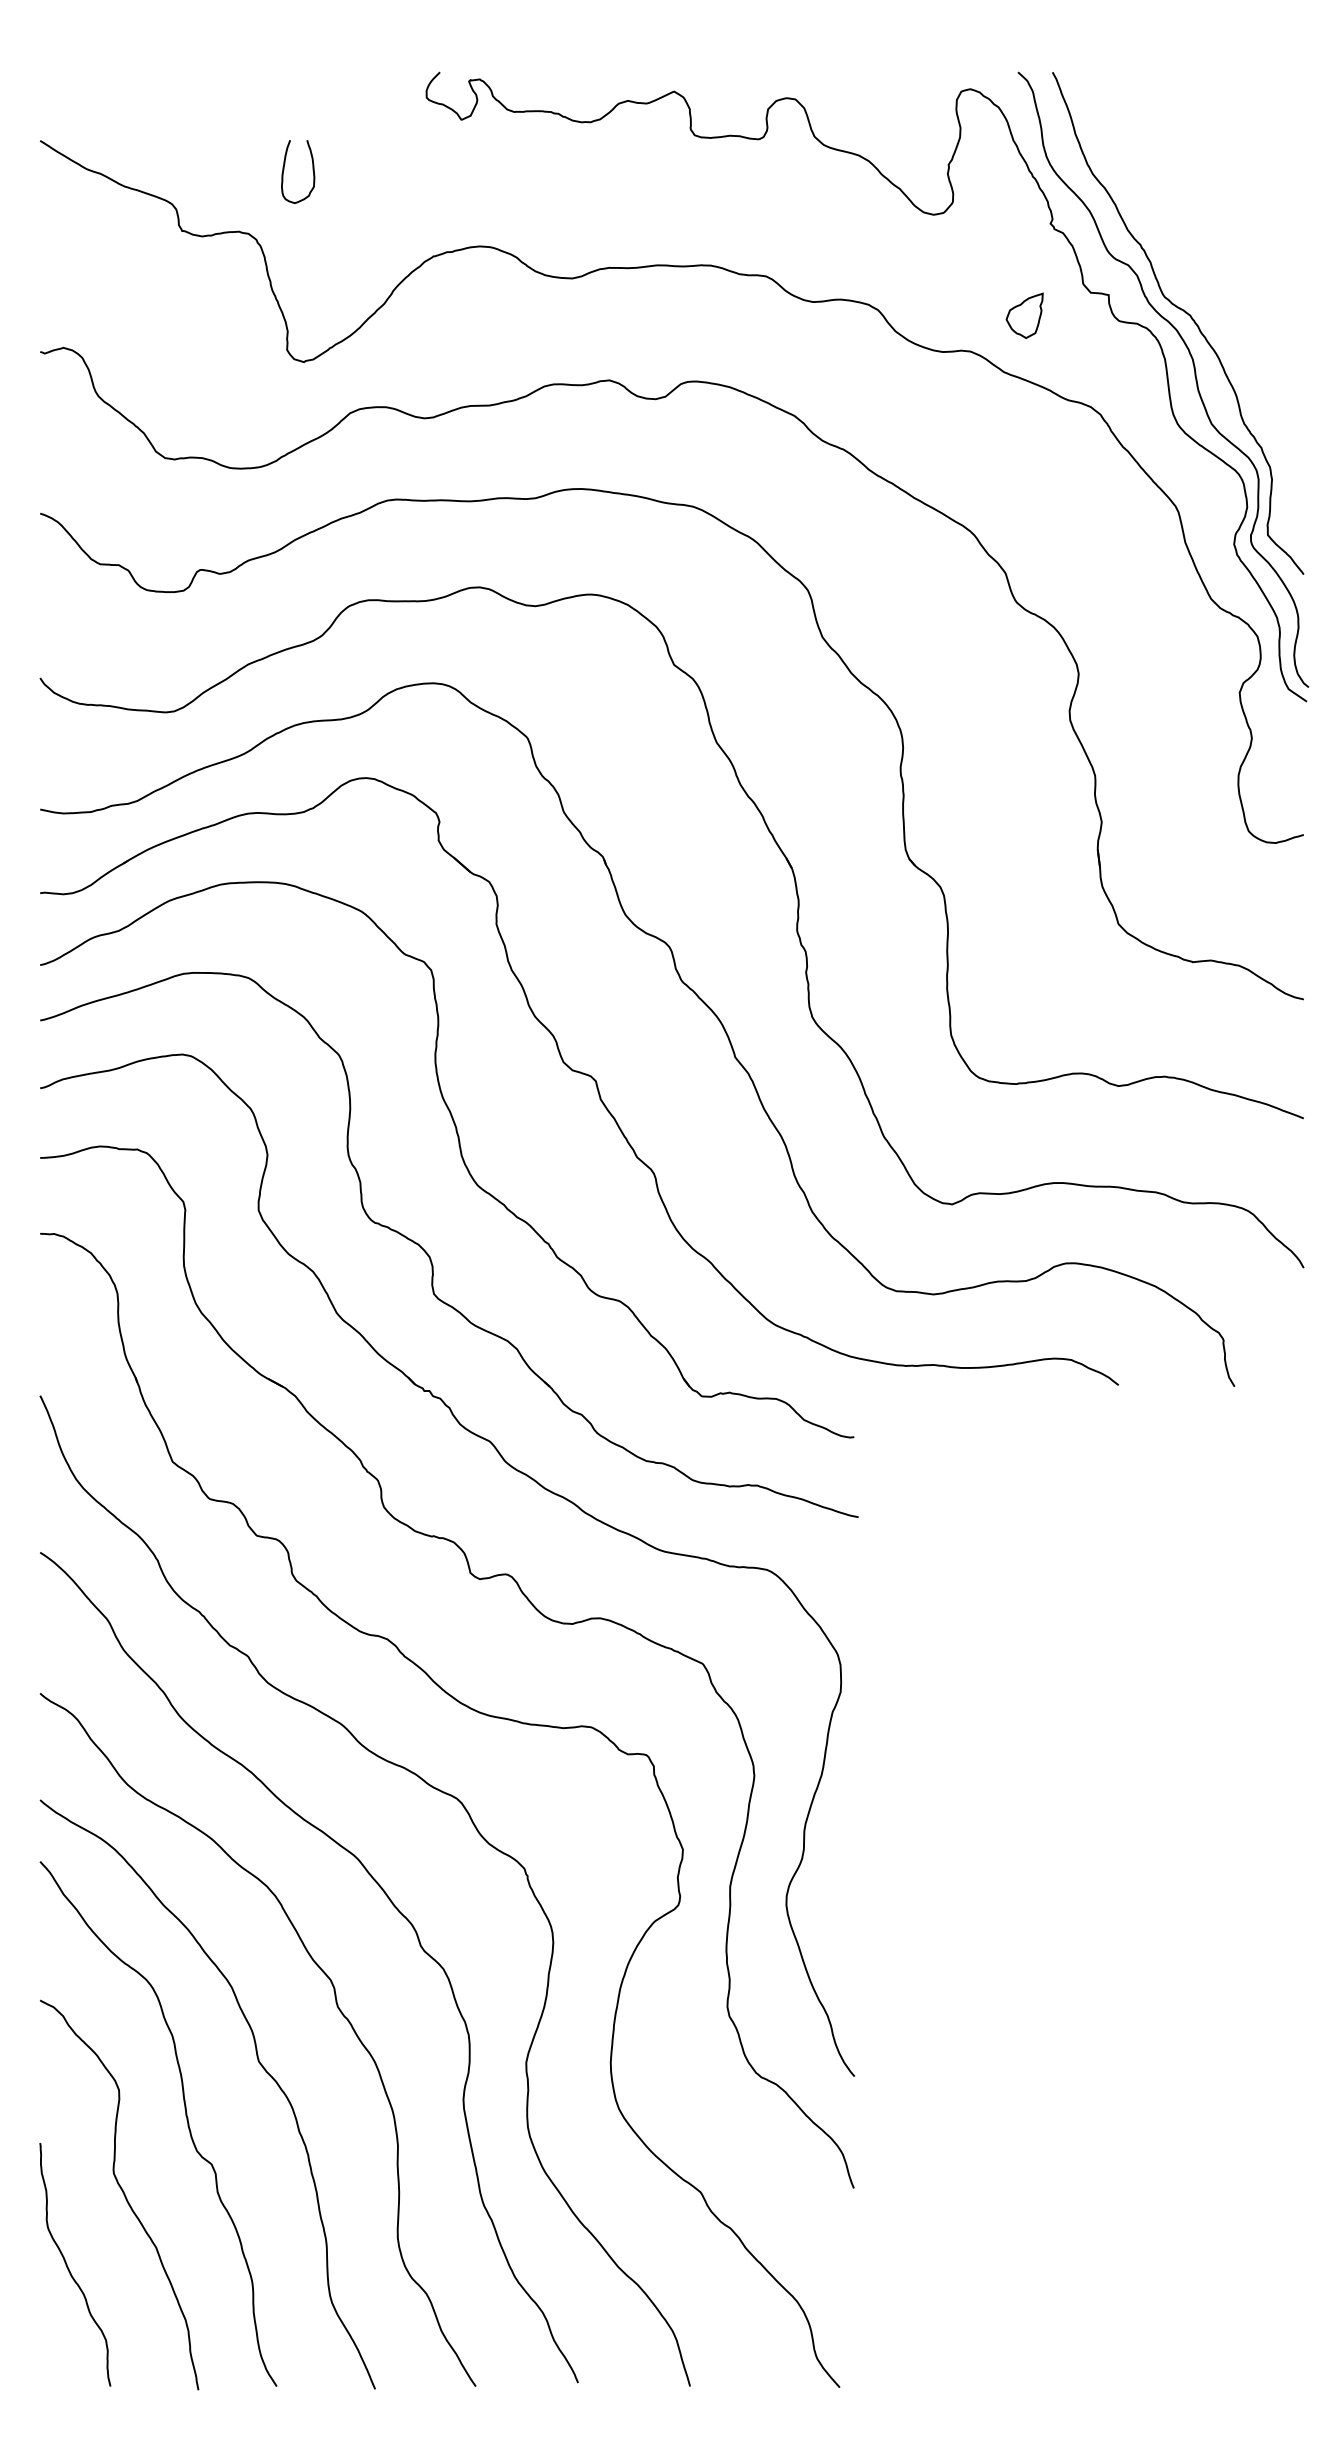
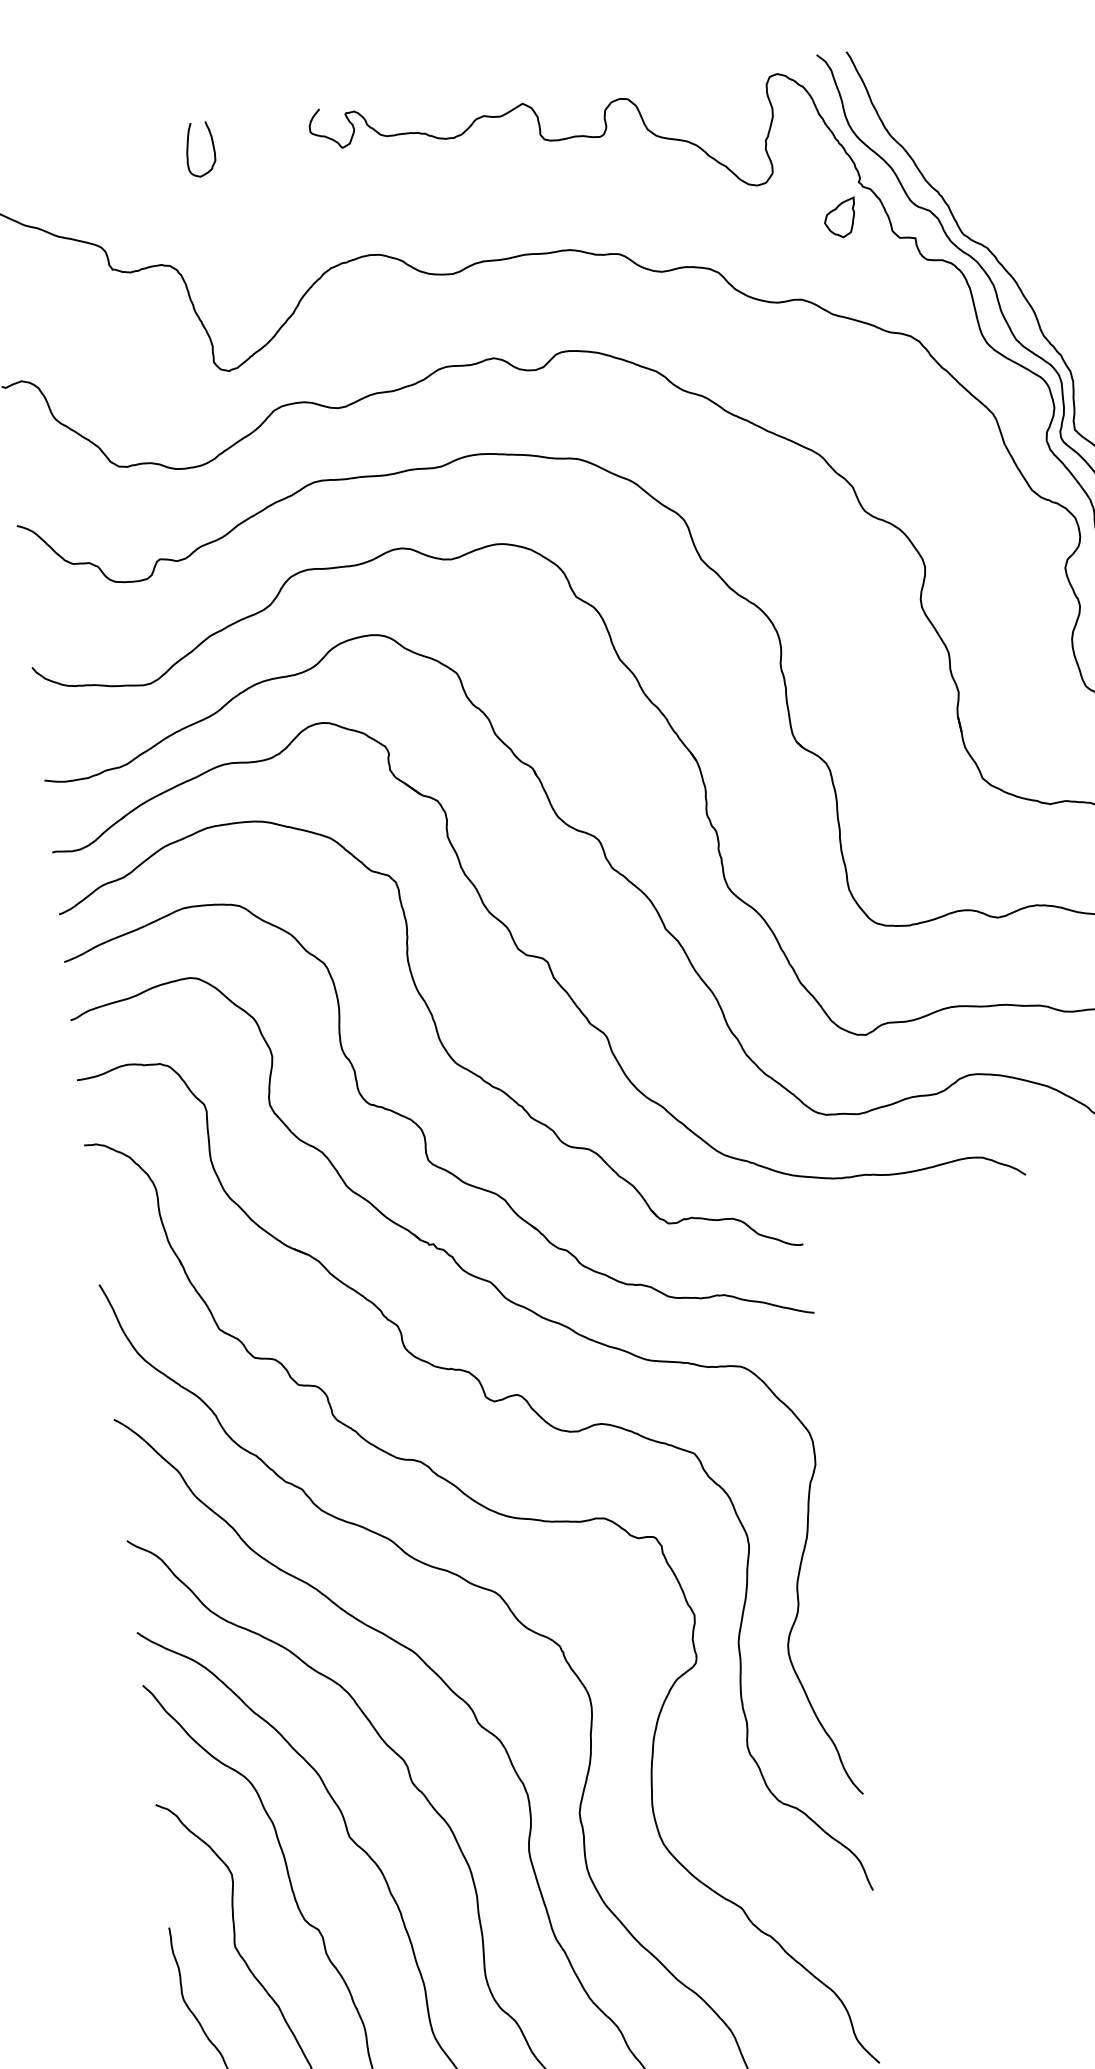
curve: (284, 170) -> (188, 149), moved
part: (1024, 315) -> (839, 218), moved

